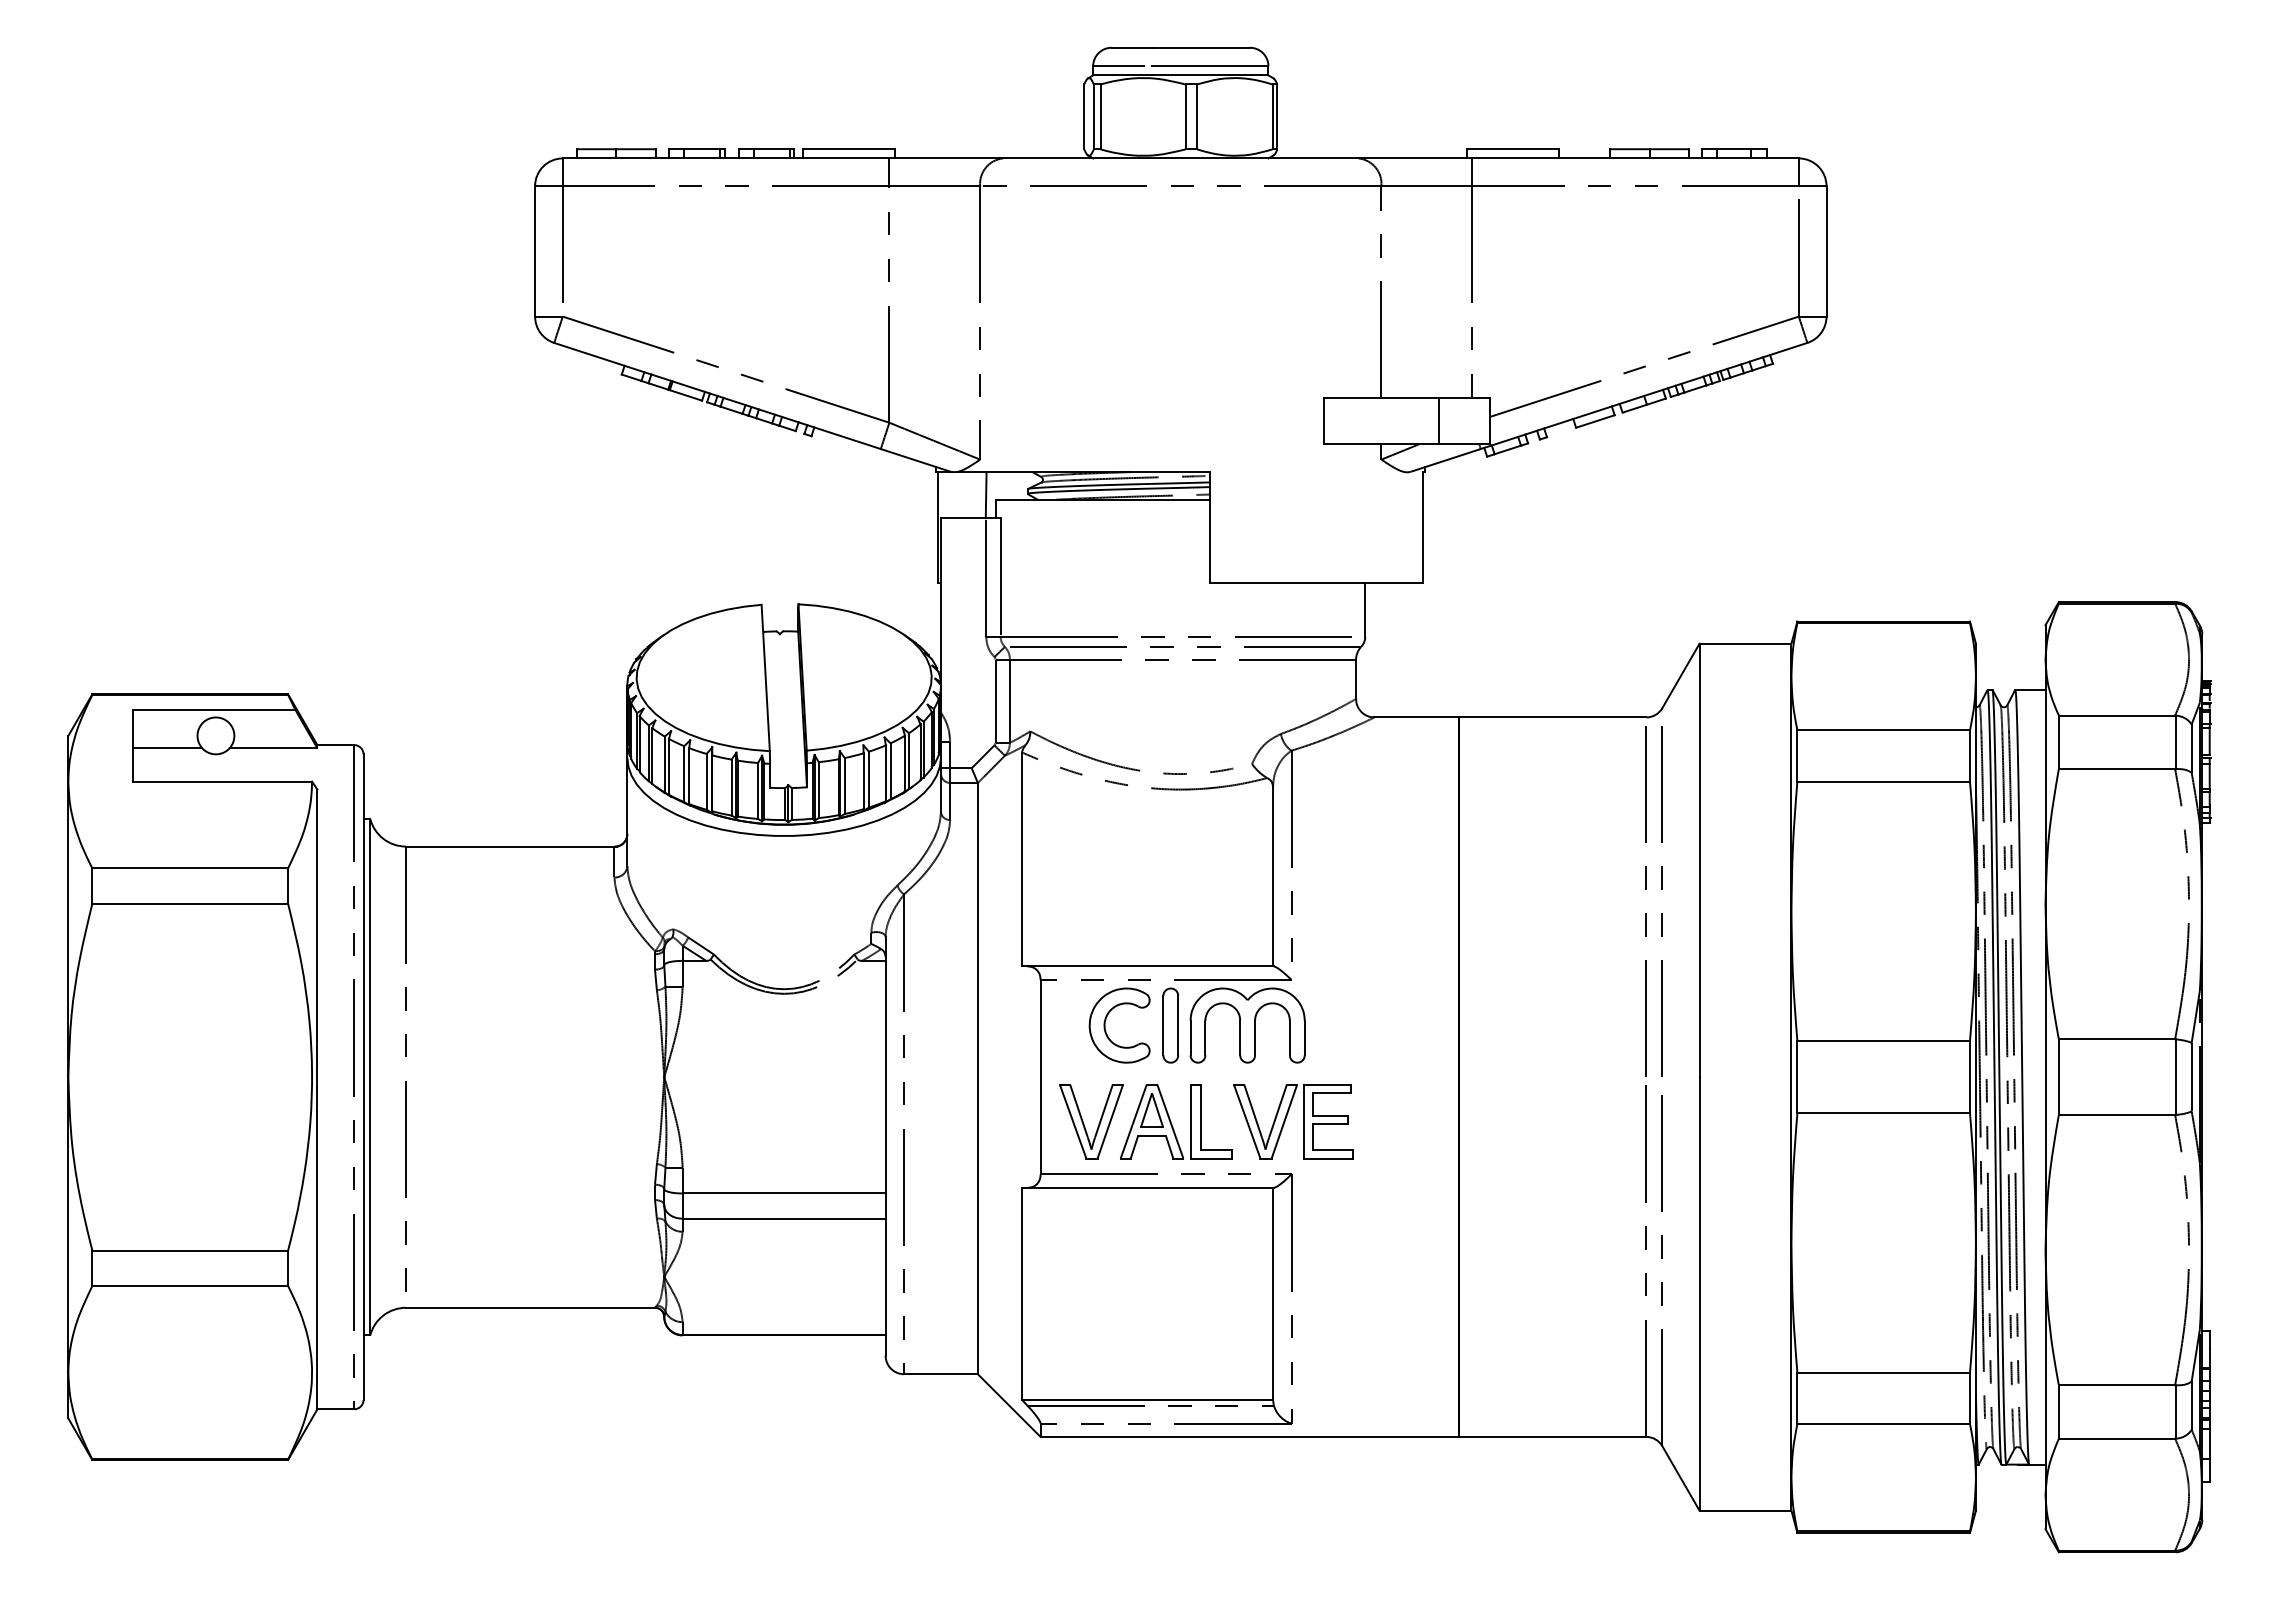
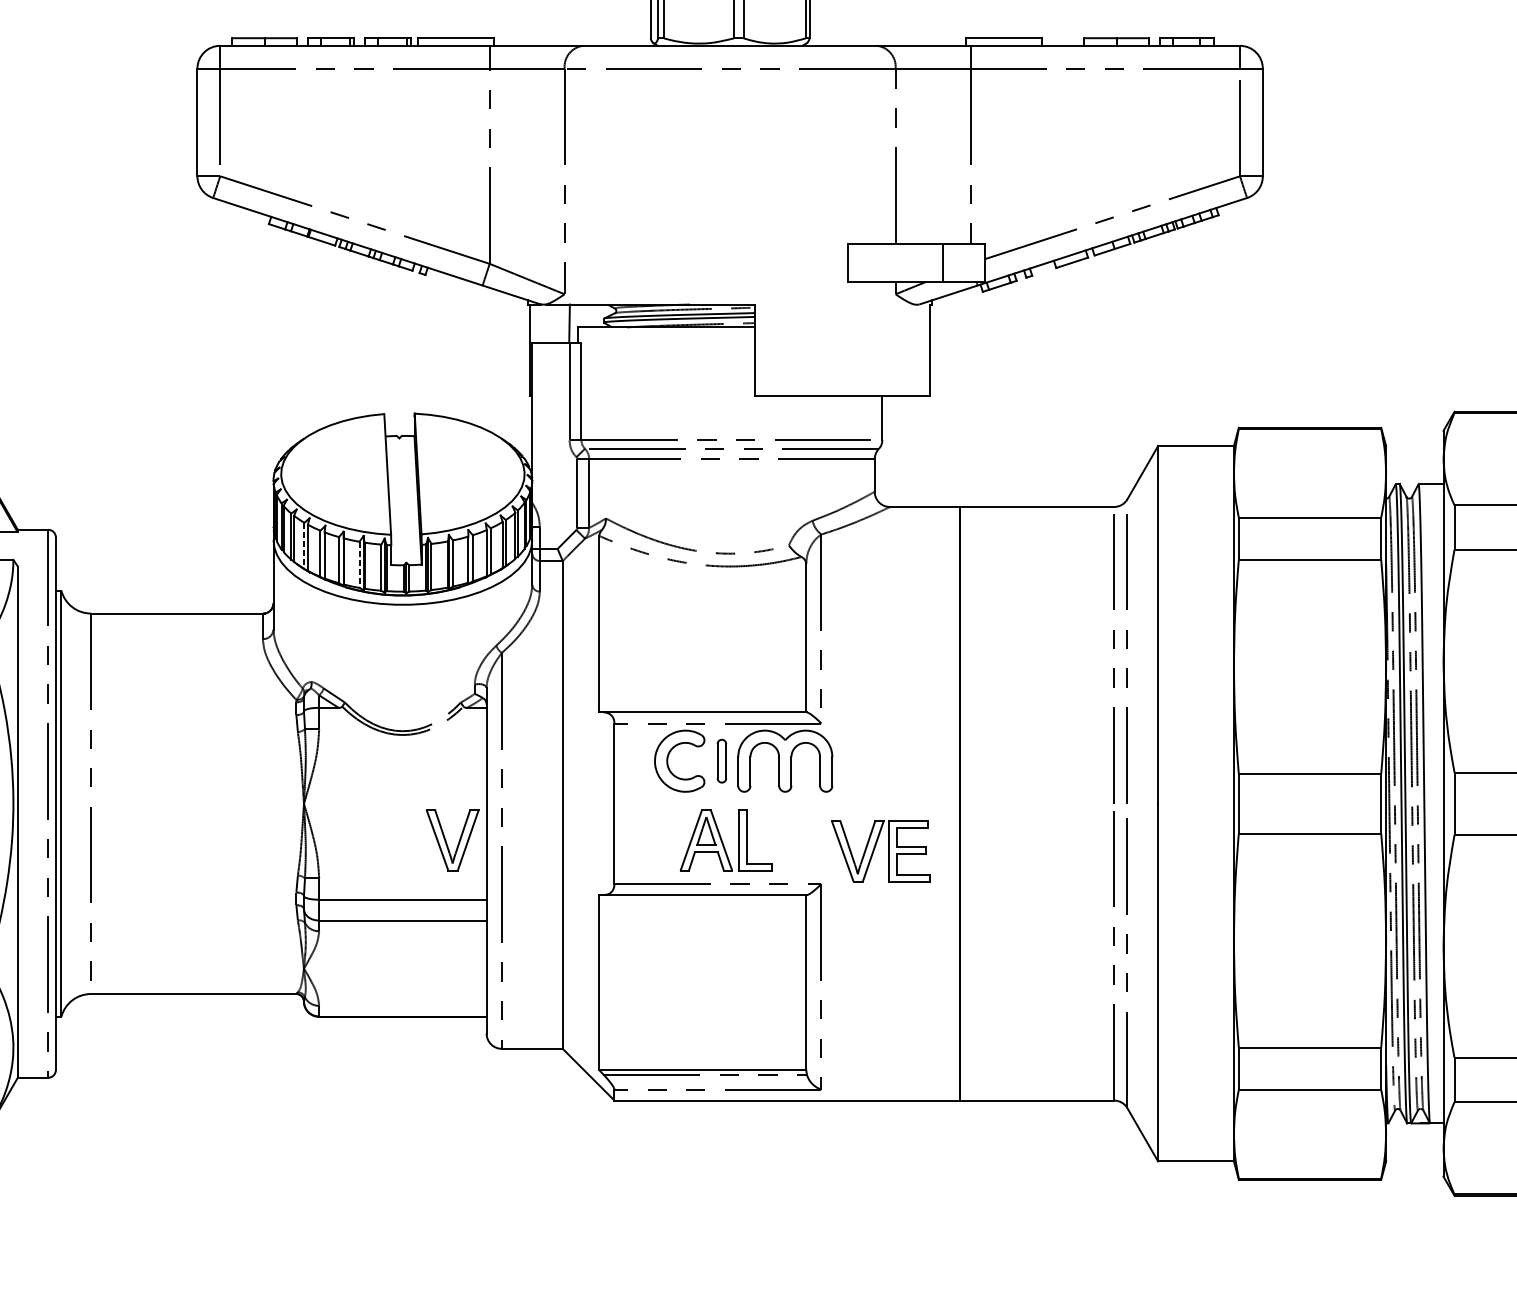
line: (664, 764) -> (304, 545), solid -> dashed
line: (731, 787) -> (359, 564), solid -> dashed
part: (1170, 1025) -> (721, 761), size x0.7
part: (1286, 1119) -> (875, 849), moved
part: (1084, 1123) -> (446, 841), moved

